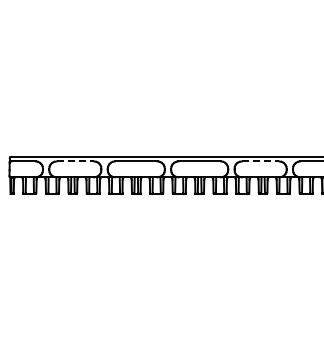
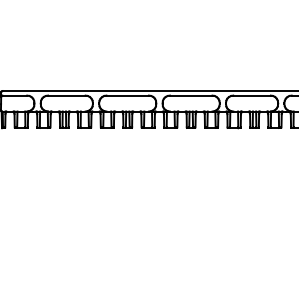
line: (75, 161) -> (66, 95), dashed -> solid
line: (260, 161) -> (251, 95), dashed -> solid

